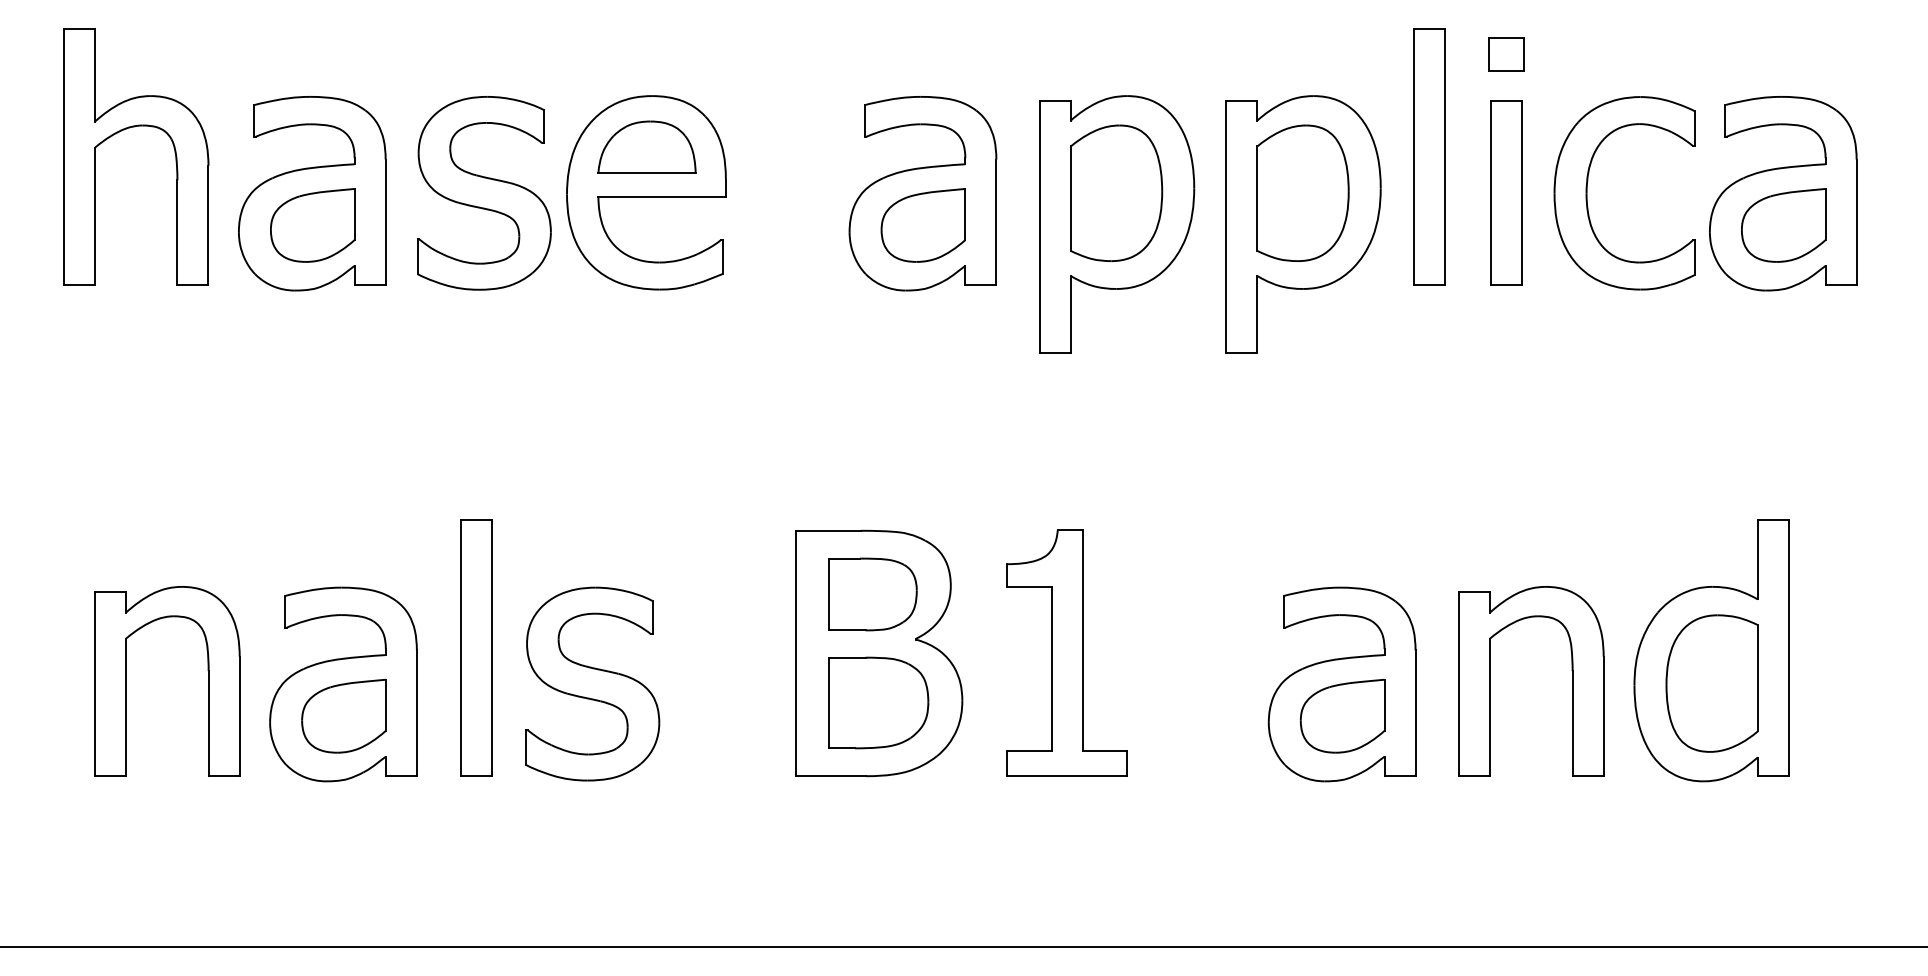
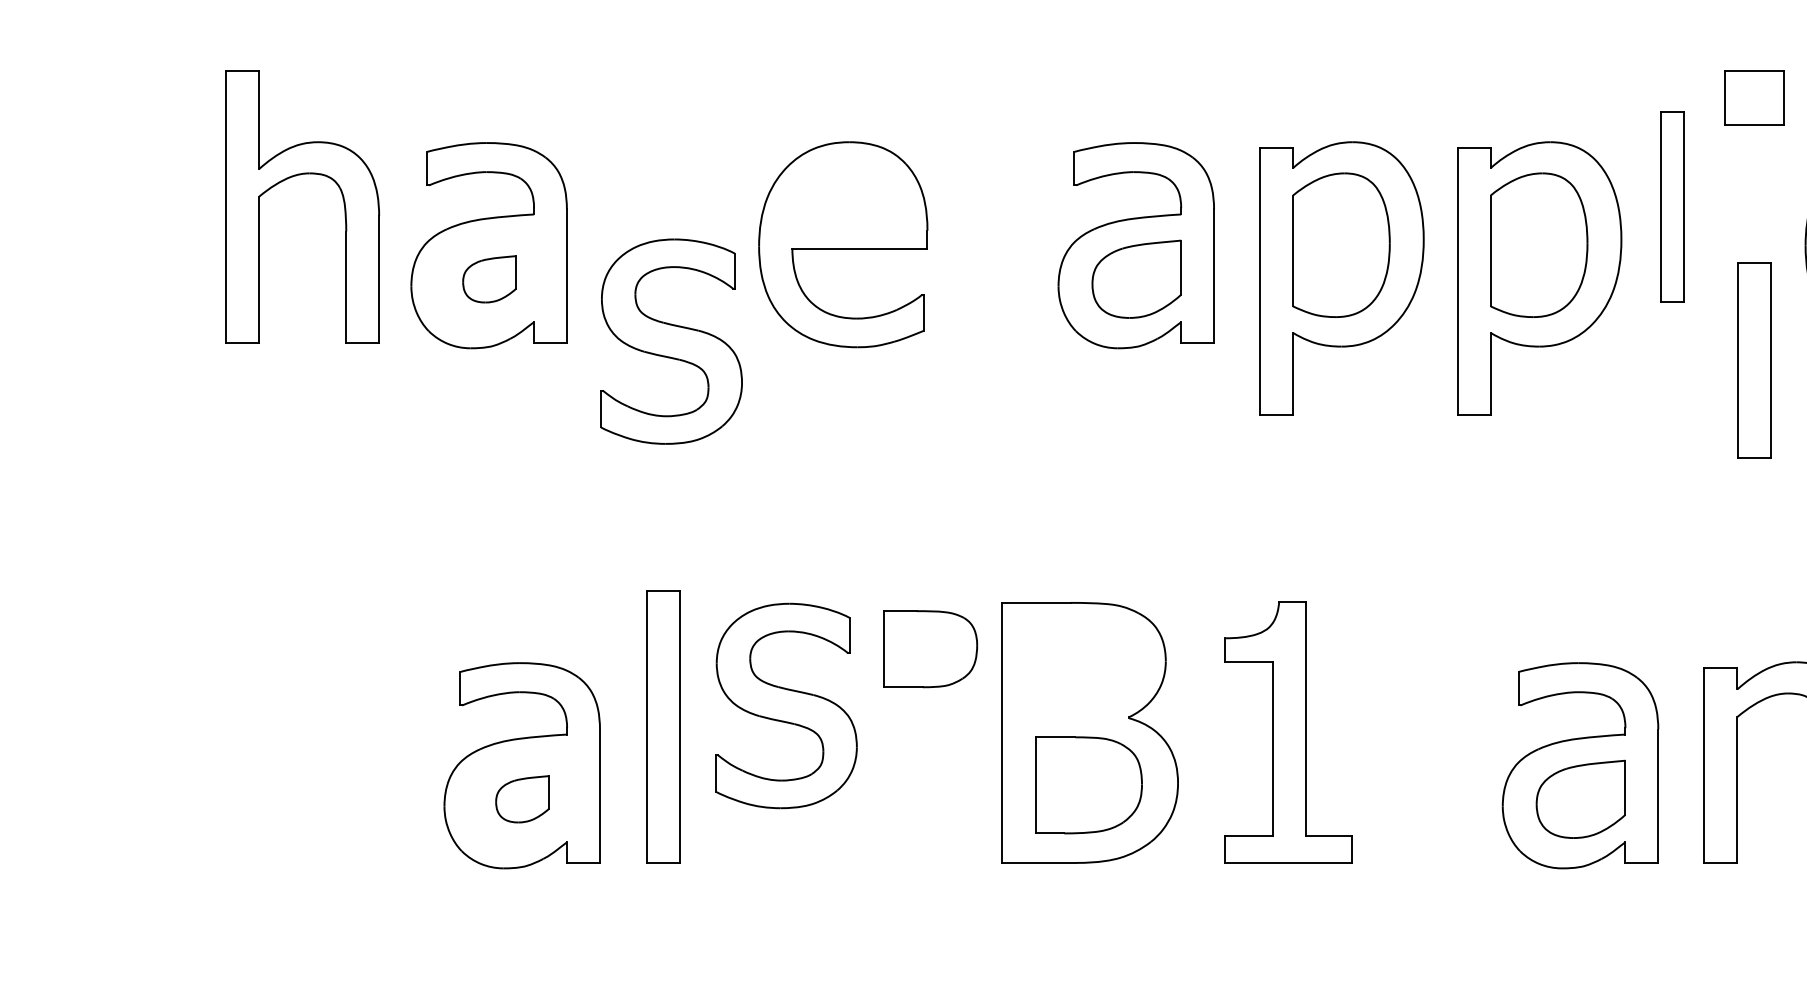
part: (1506, 54) -> (1754, 98), size x1.6
part: (646, 146) -> (843, 195), removed
part: (1429, 156) -> (1673, 206), size x0.7
part: (1506, 192) -> (1754, 359), moved
part: (484, 193) -> (671, 341), moved
part: (312, 225) -> (489, 279), size x0.6
part: (872, 594) -> (930, 649), moved
part: (126, 681) -> (292, 762), removed
part: (592, 683) -> (786, 705), moved
part: (343, 715) -> (522, 798), size x0.6

